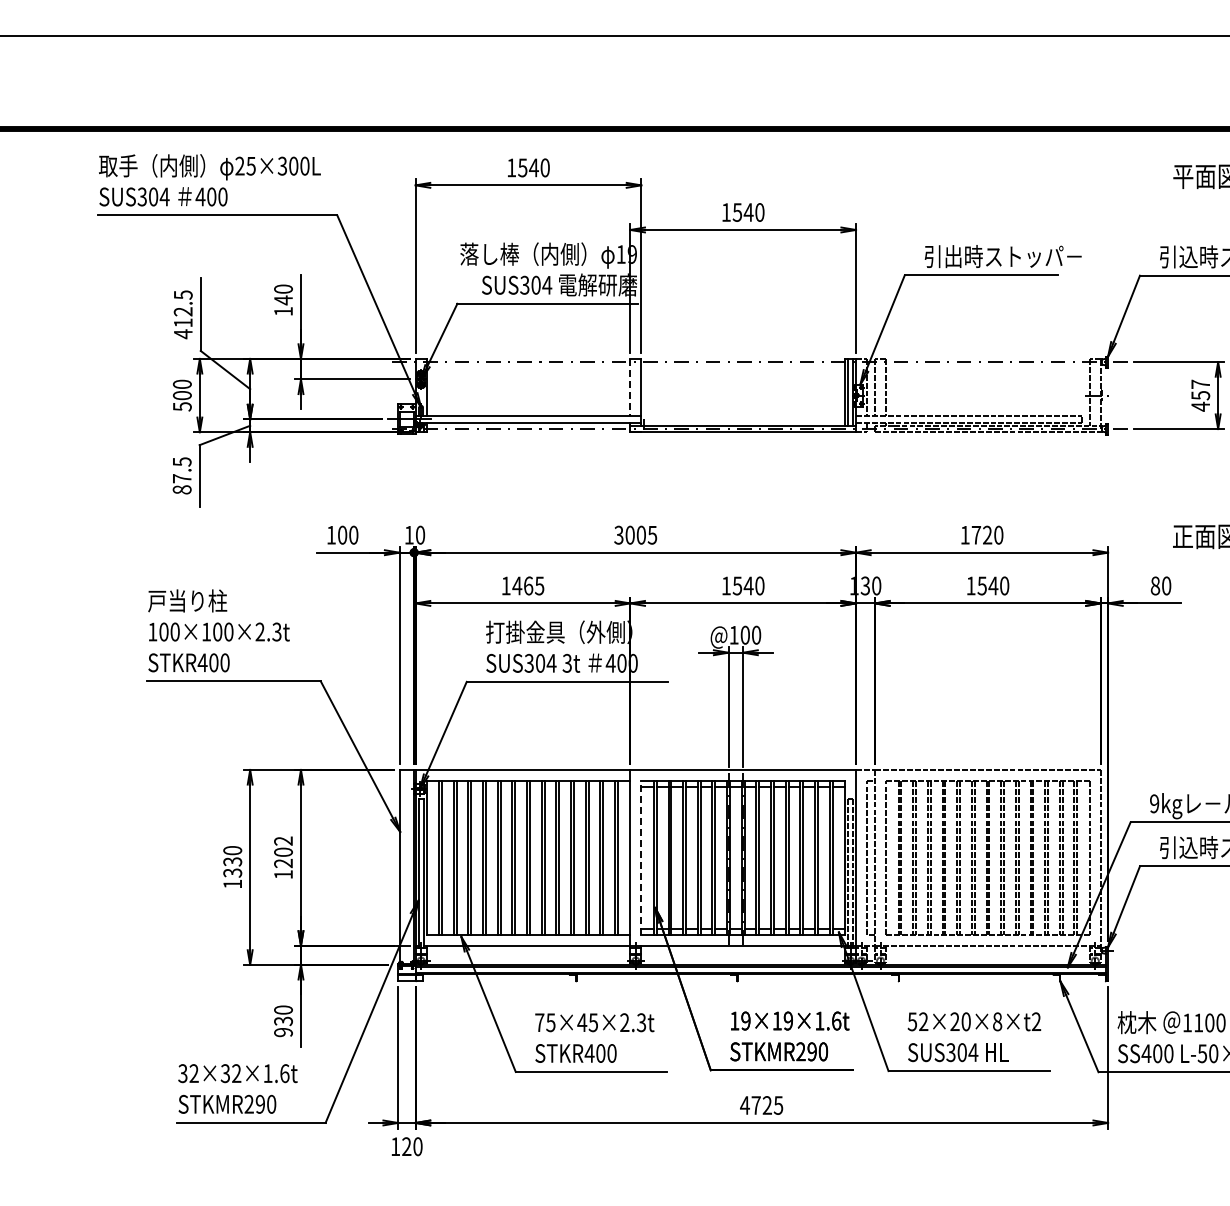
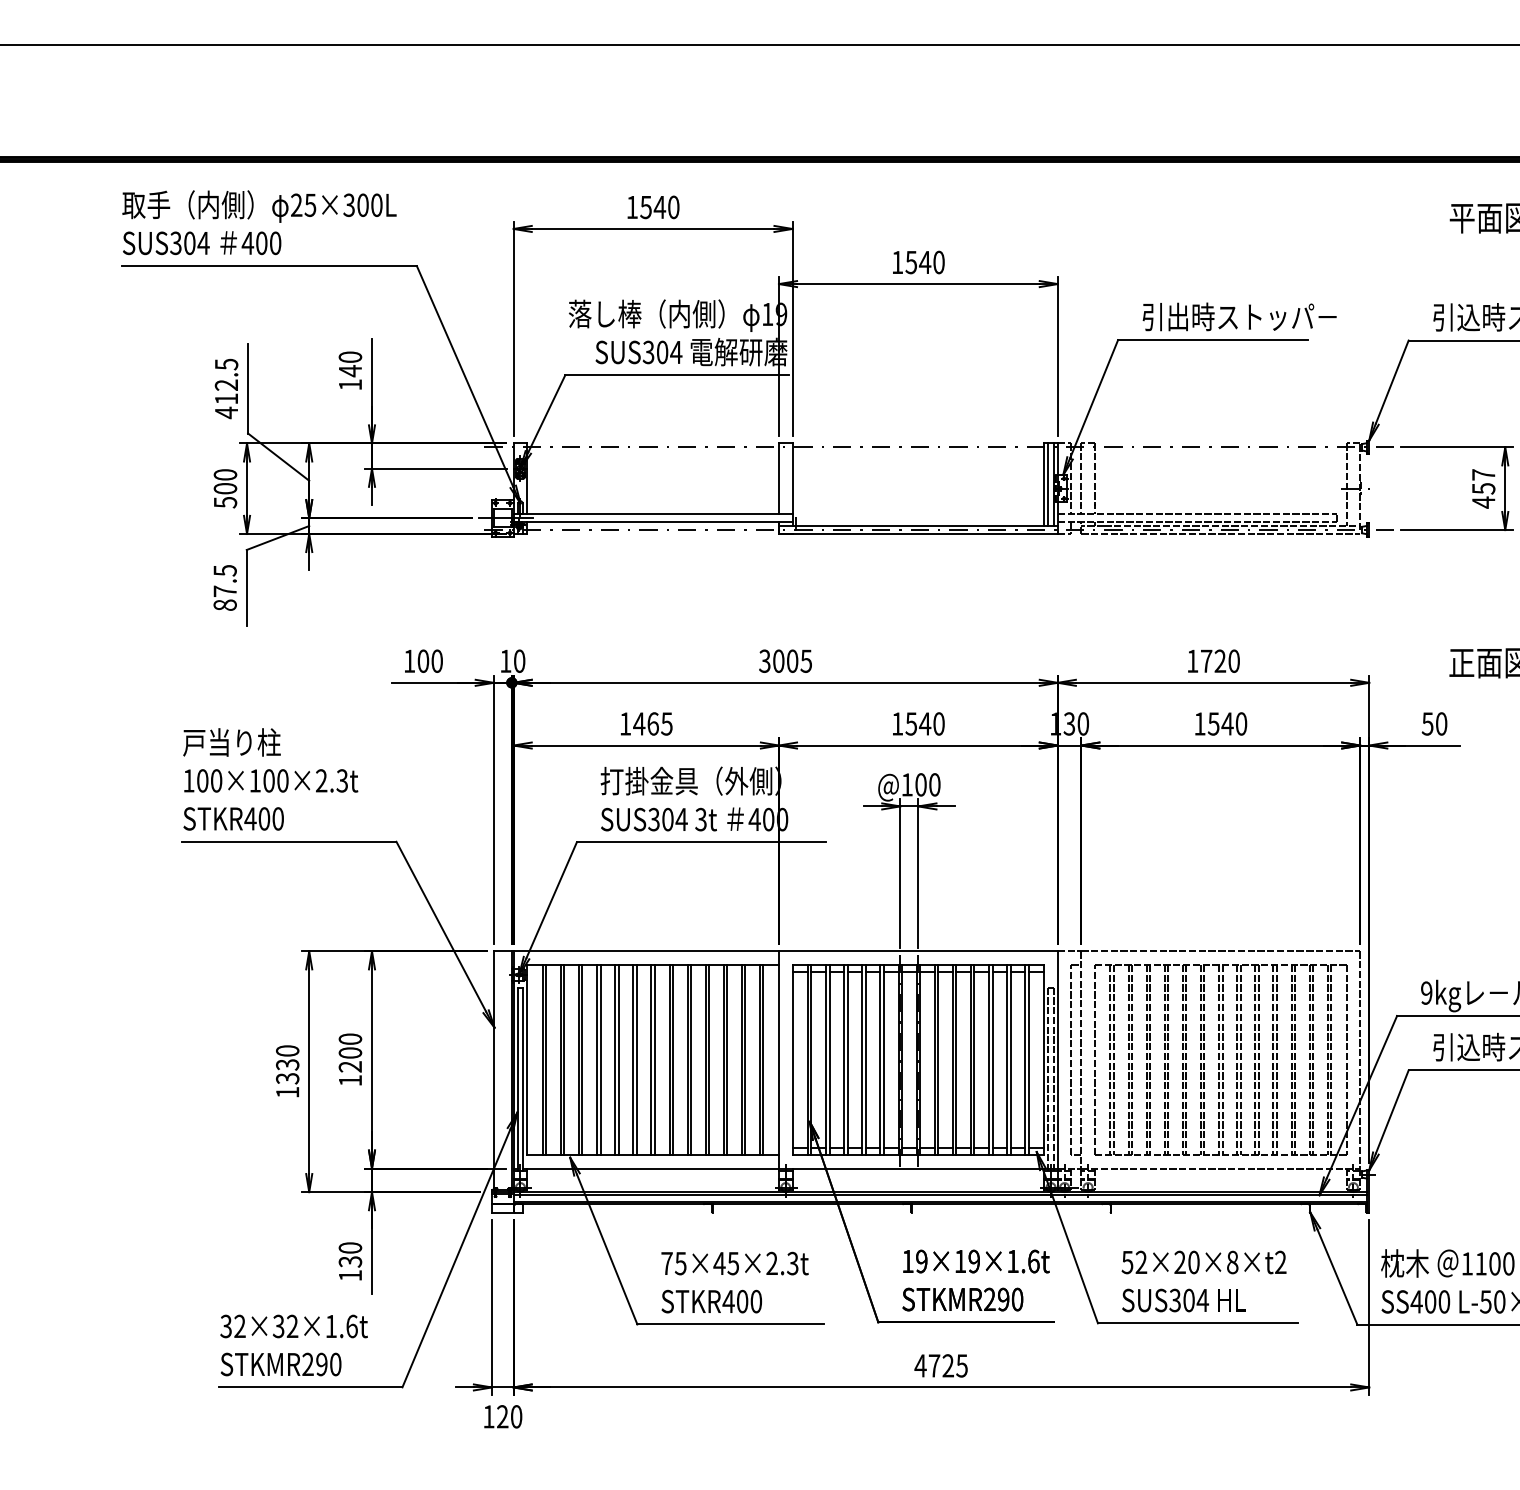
line: (630, 387) -> (779, 478), dashed -> solid
text: (1155, 585) -> (1427, 723), 80 -> 50
text: (283, 840) -> (350, 1038), 1202 -> 1200
line: (641, 857) -> (792, 1059), dashed -> solid
text: (283, 1032) -> (350, 1275), 930 -> 130

